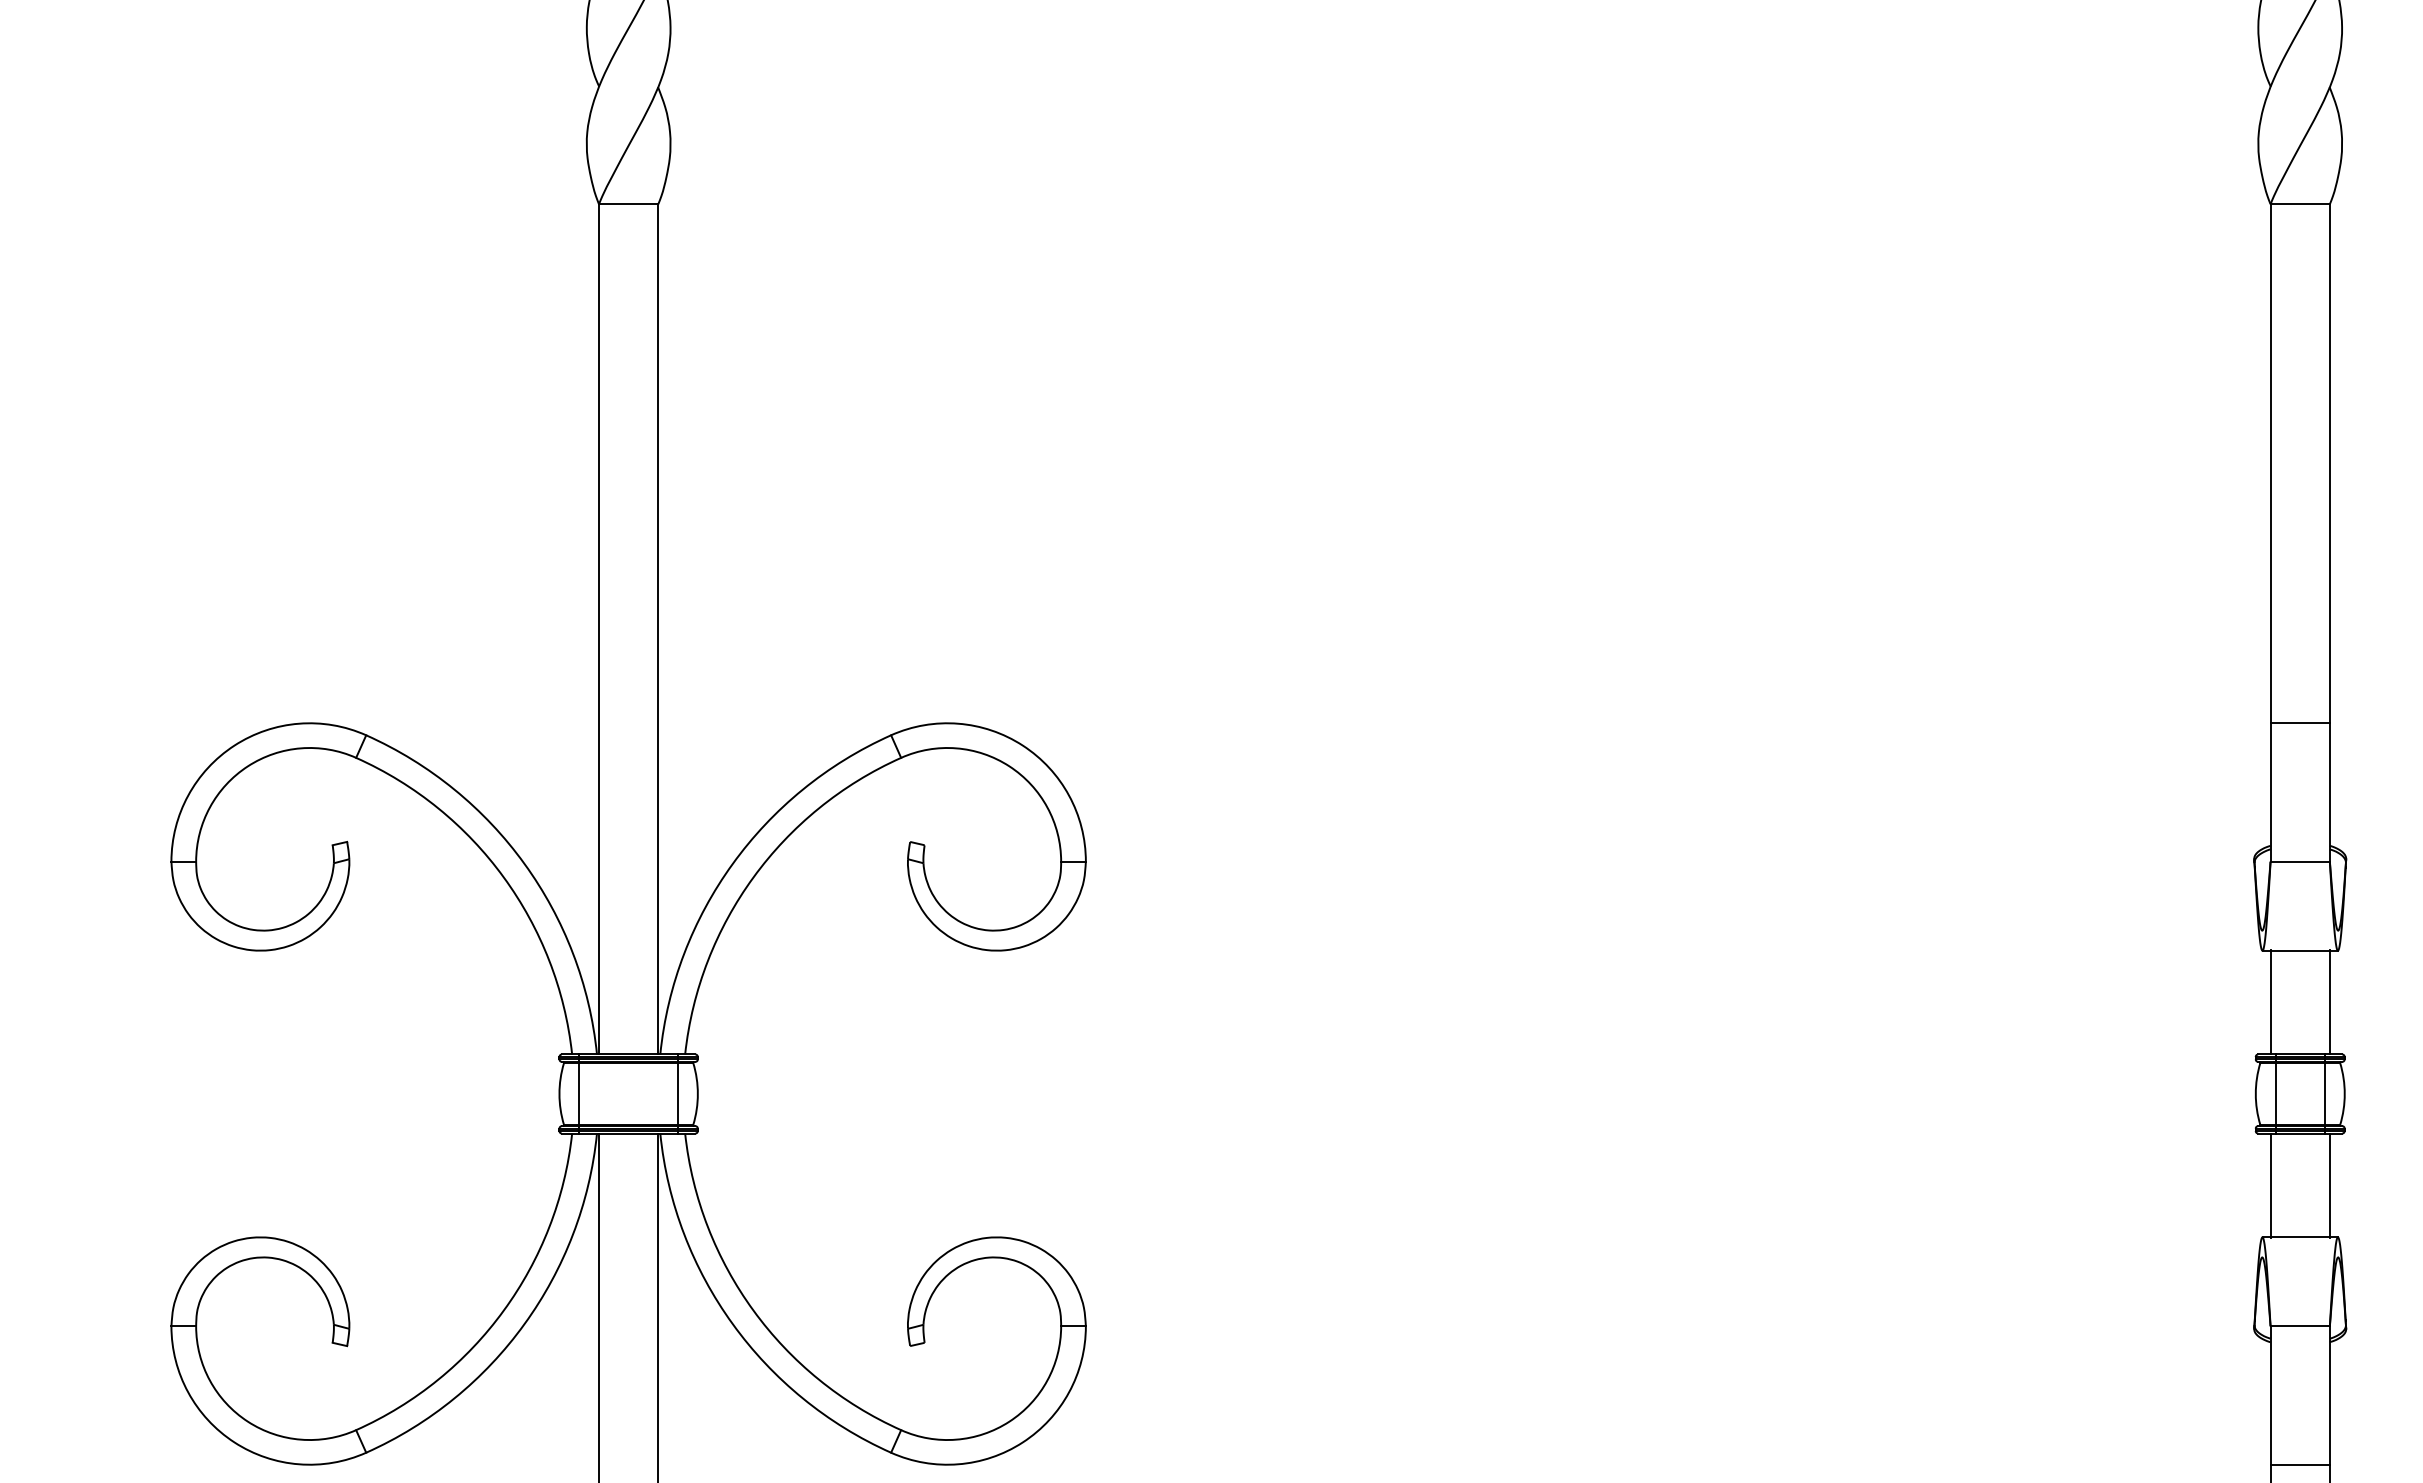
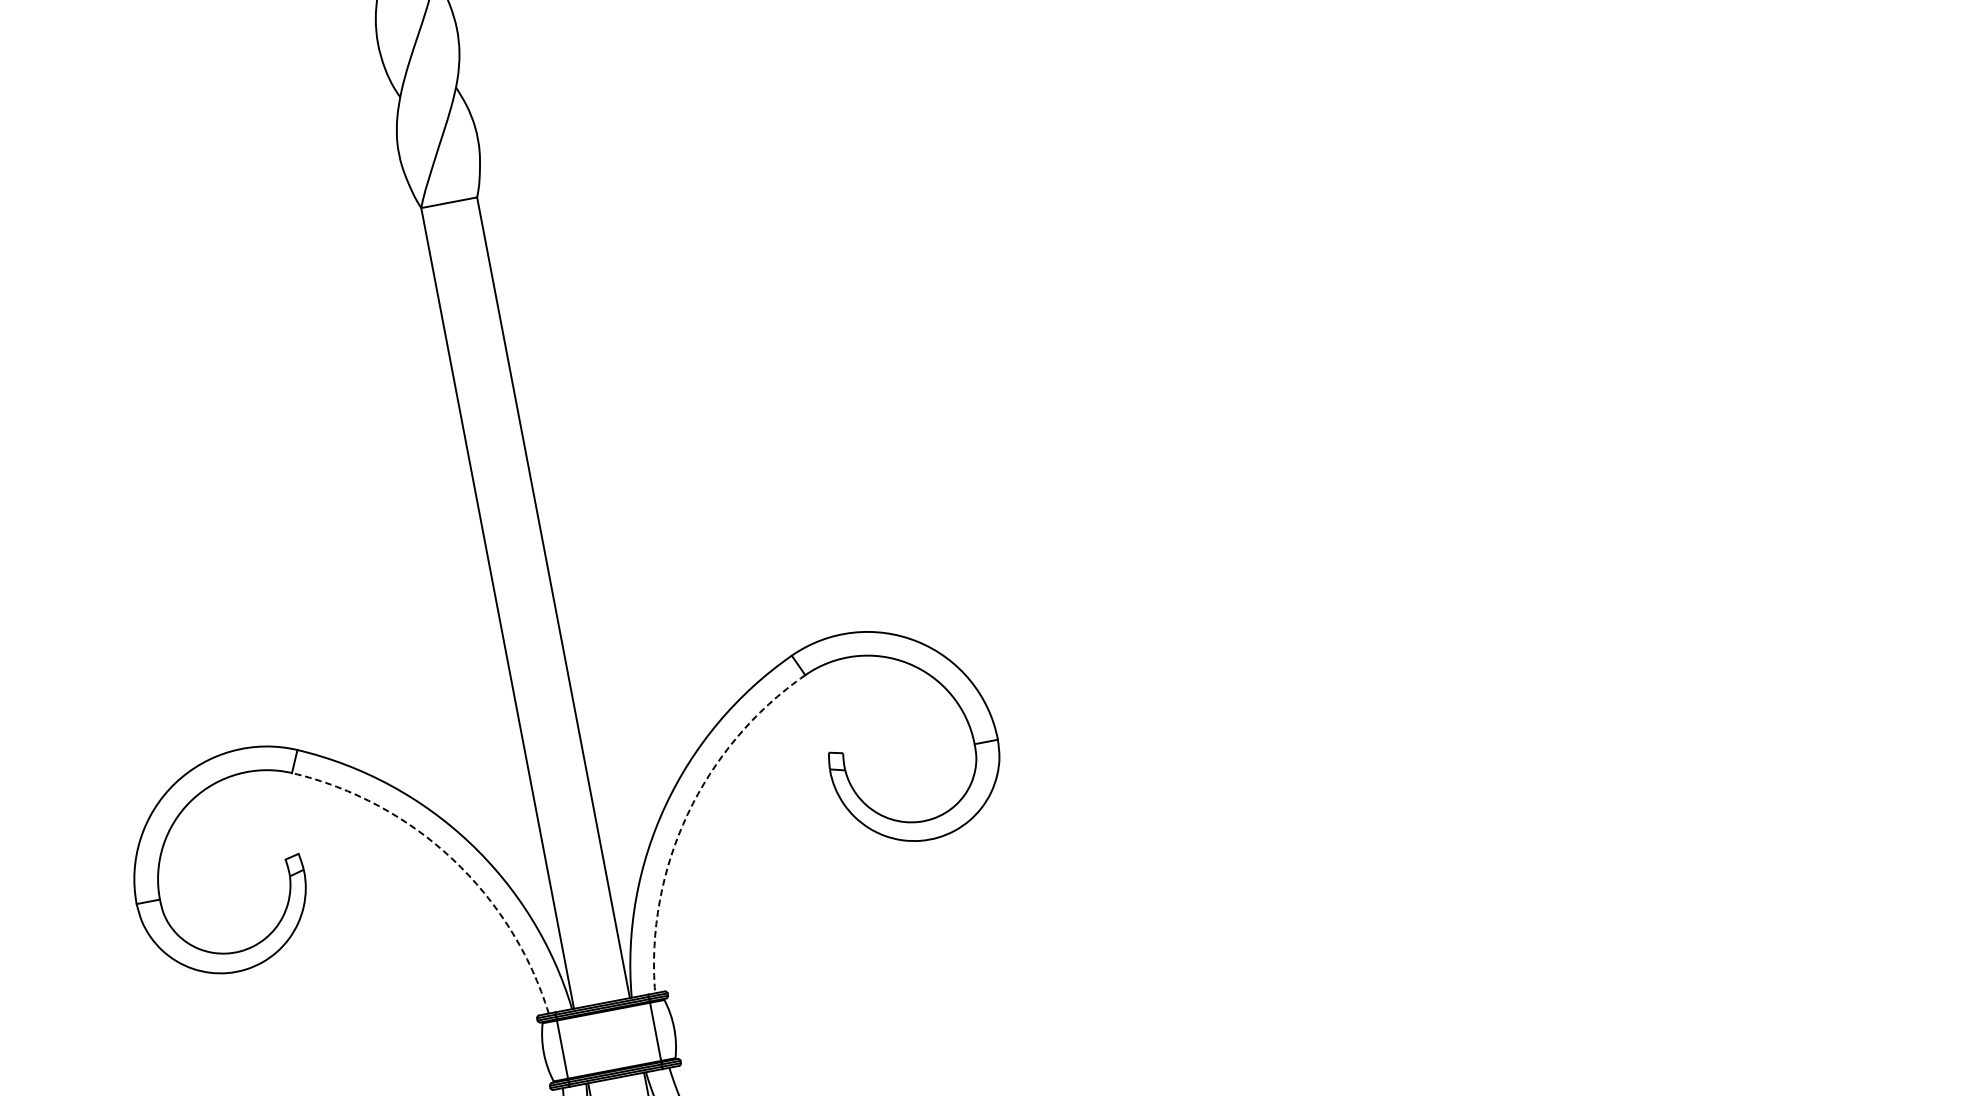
arc: (503, 877) -> (452, 859), solid -> dashed
arc: (753, 877) -> (687, 814), solid -> dashed

